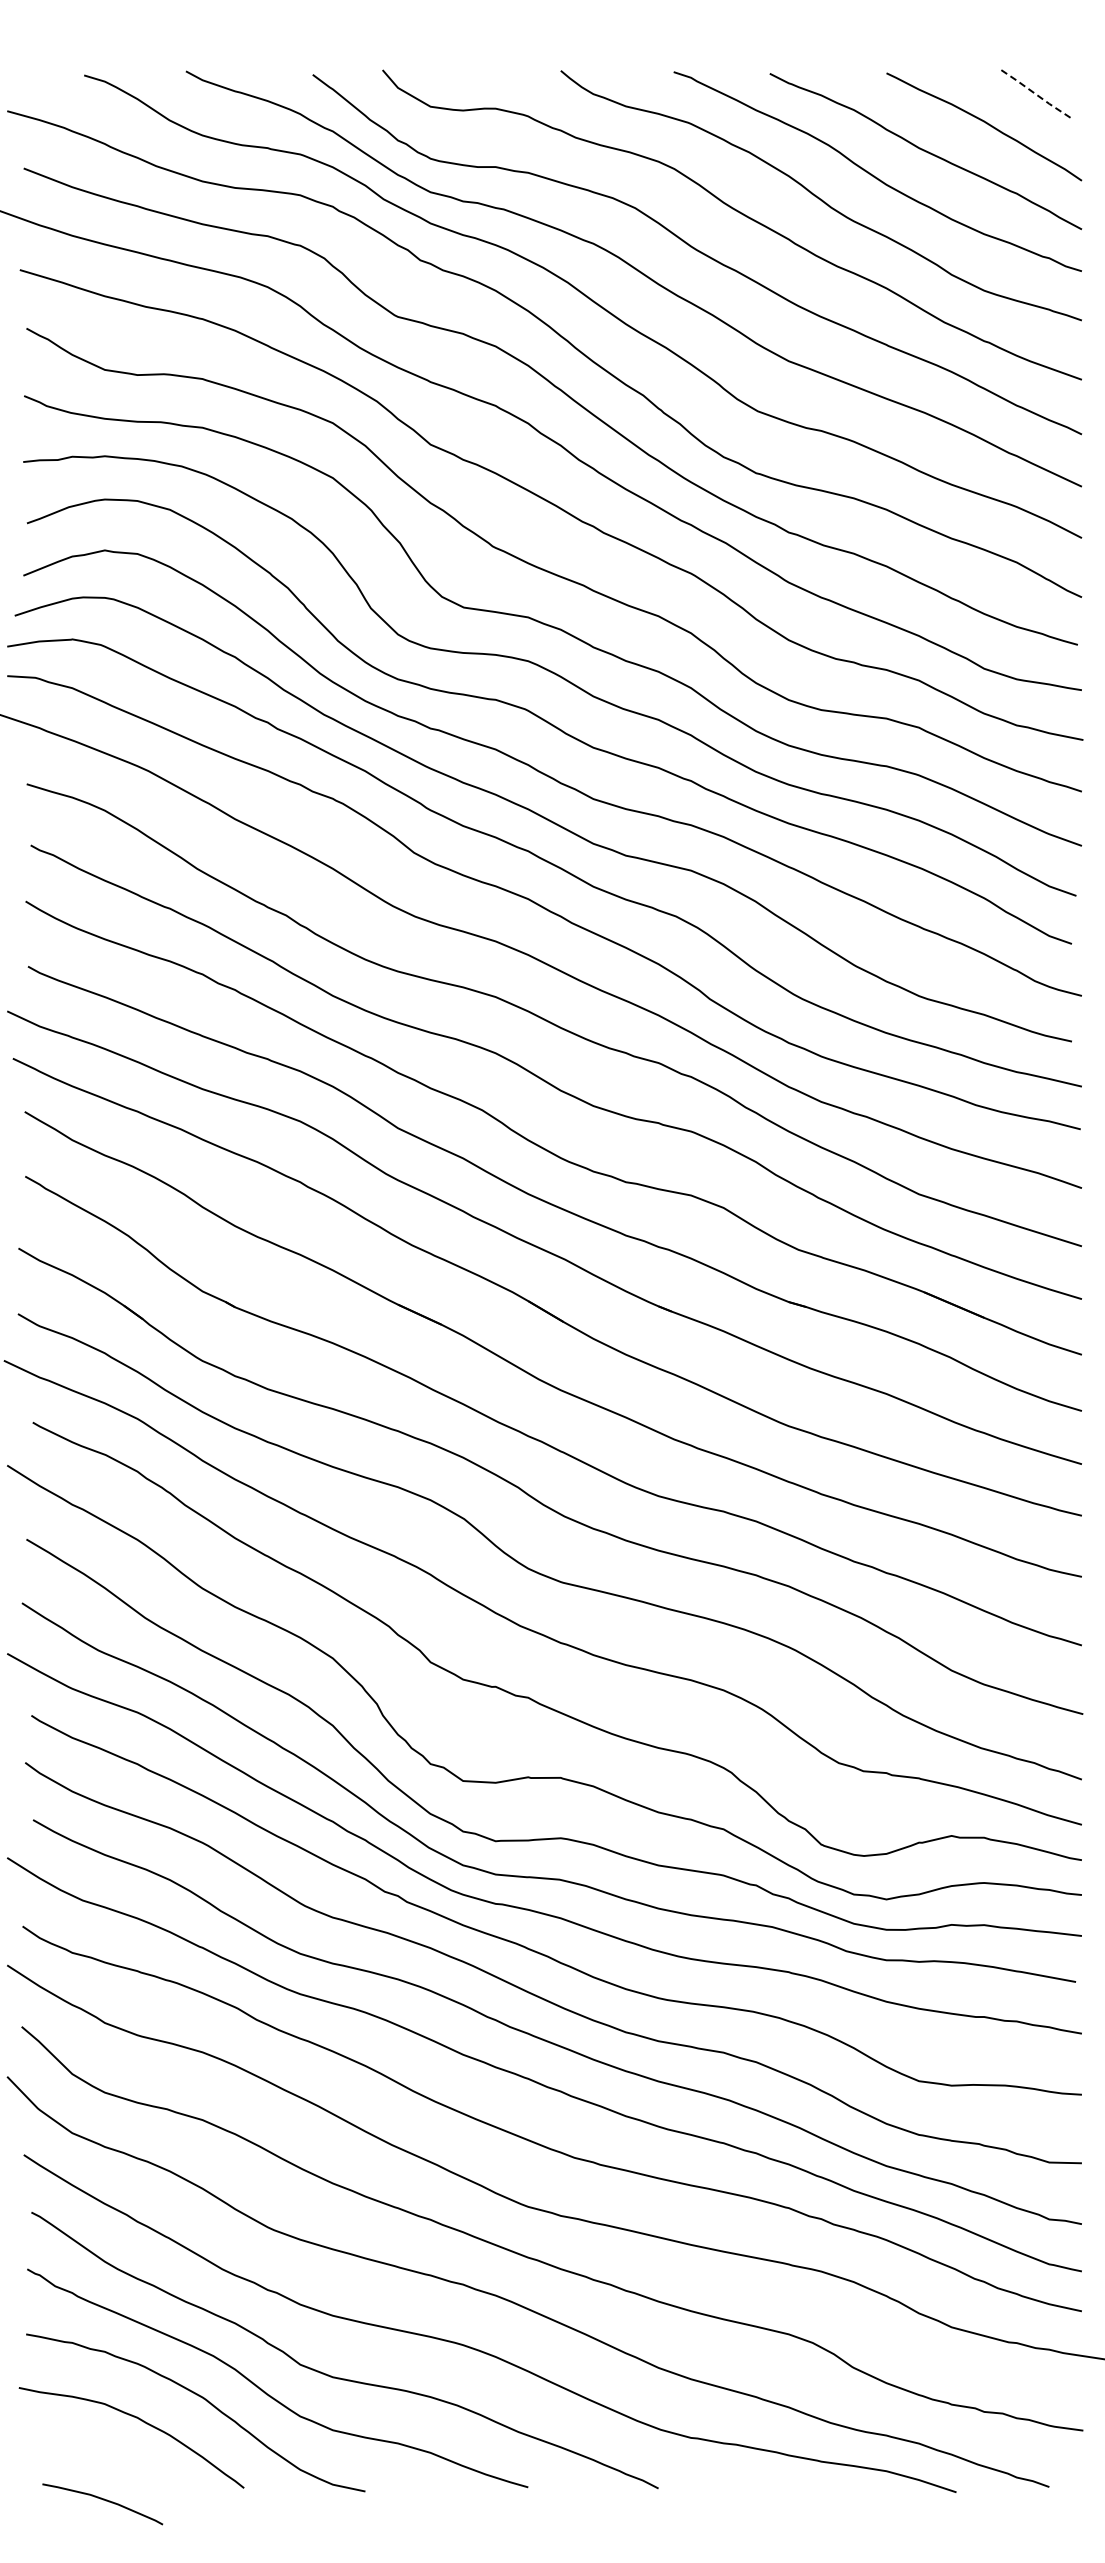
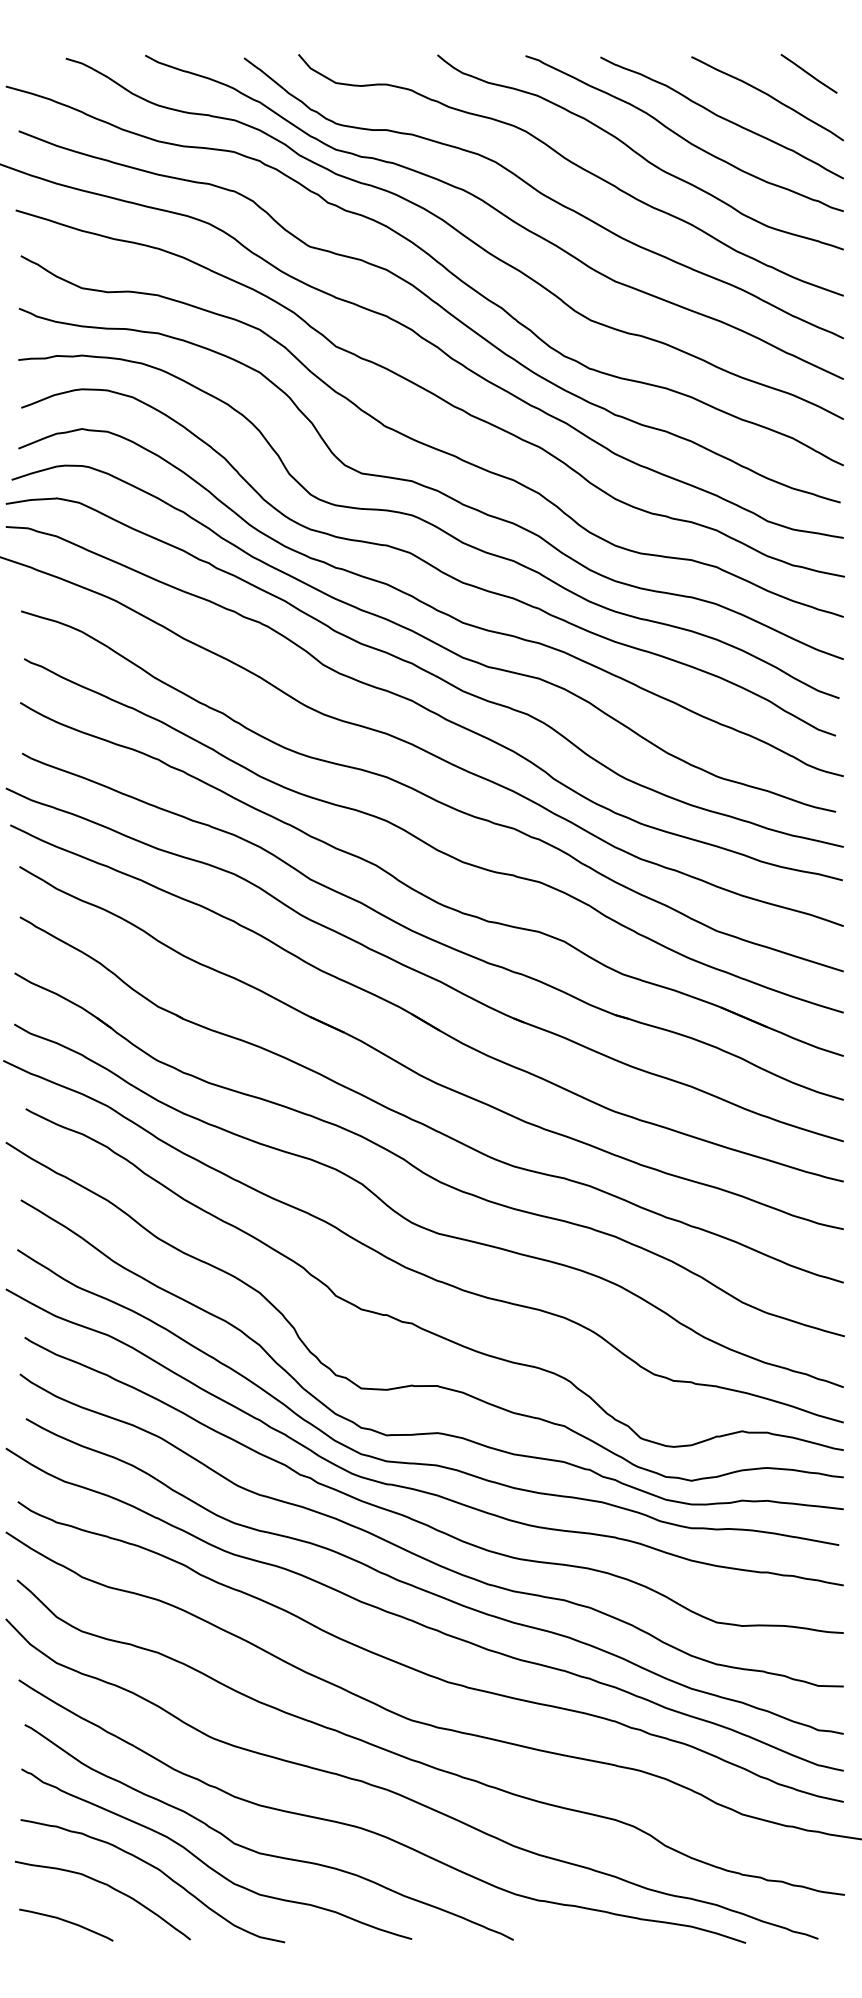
line: (1037, 95) -> (809, 74), dashed -> solid
curve: (103, 2500) -> (66, 1922), moved

